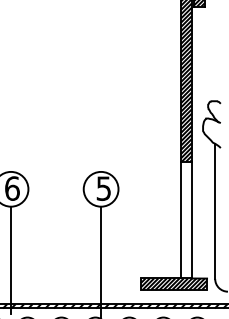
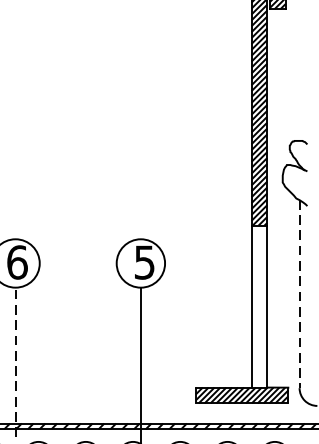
line: (215, 211) -> (300, 294), solid -> dashed
line: (11, 260) -> (16, 362), solid -> dashed

